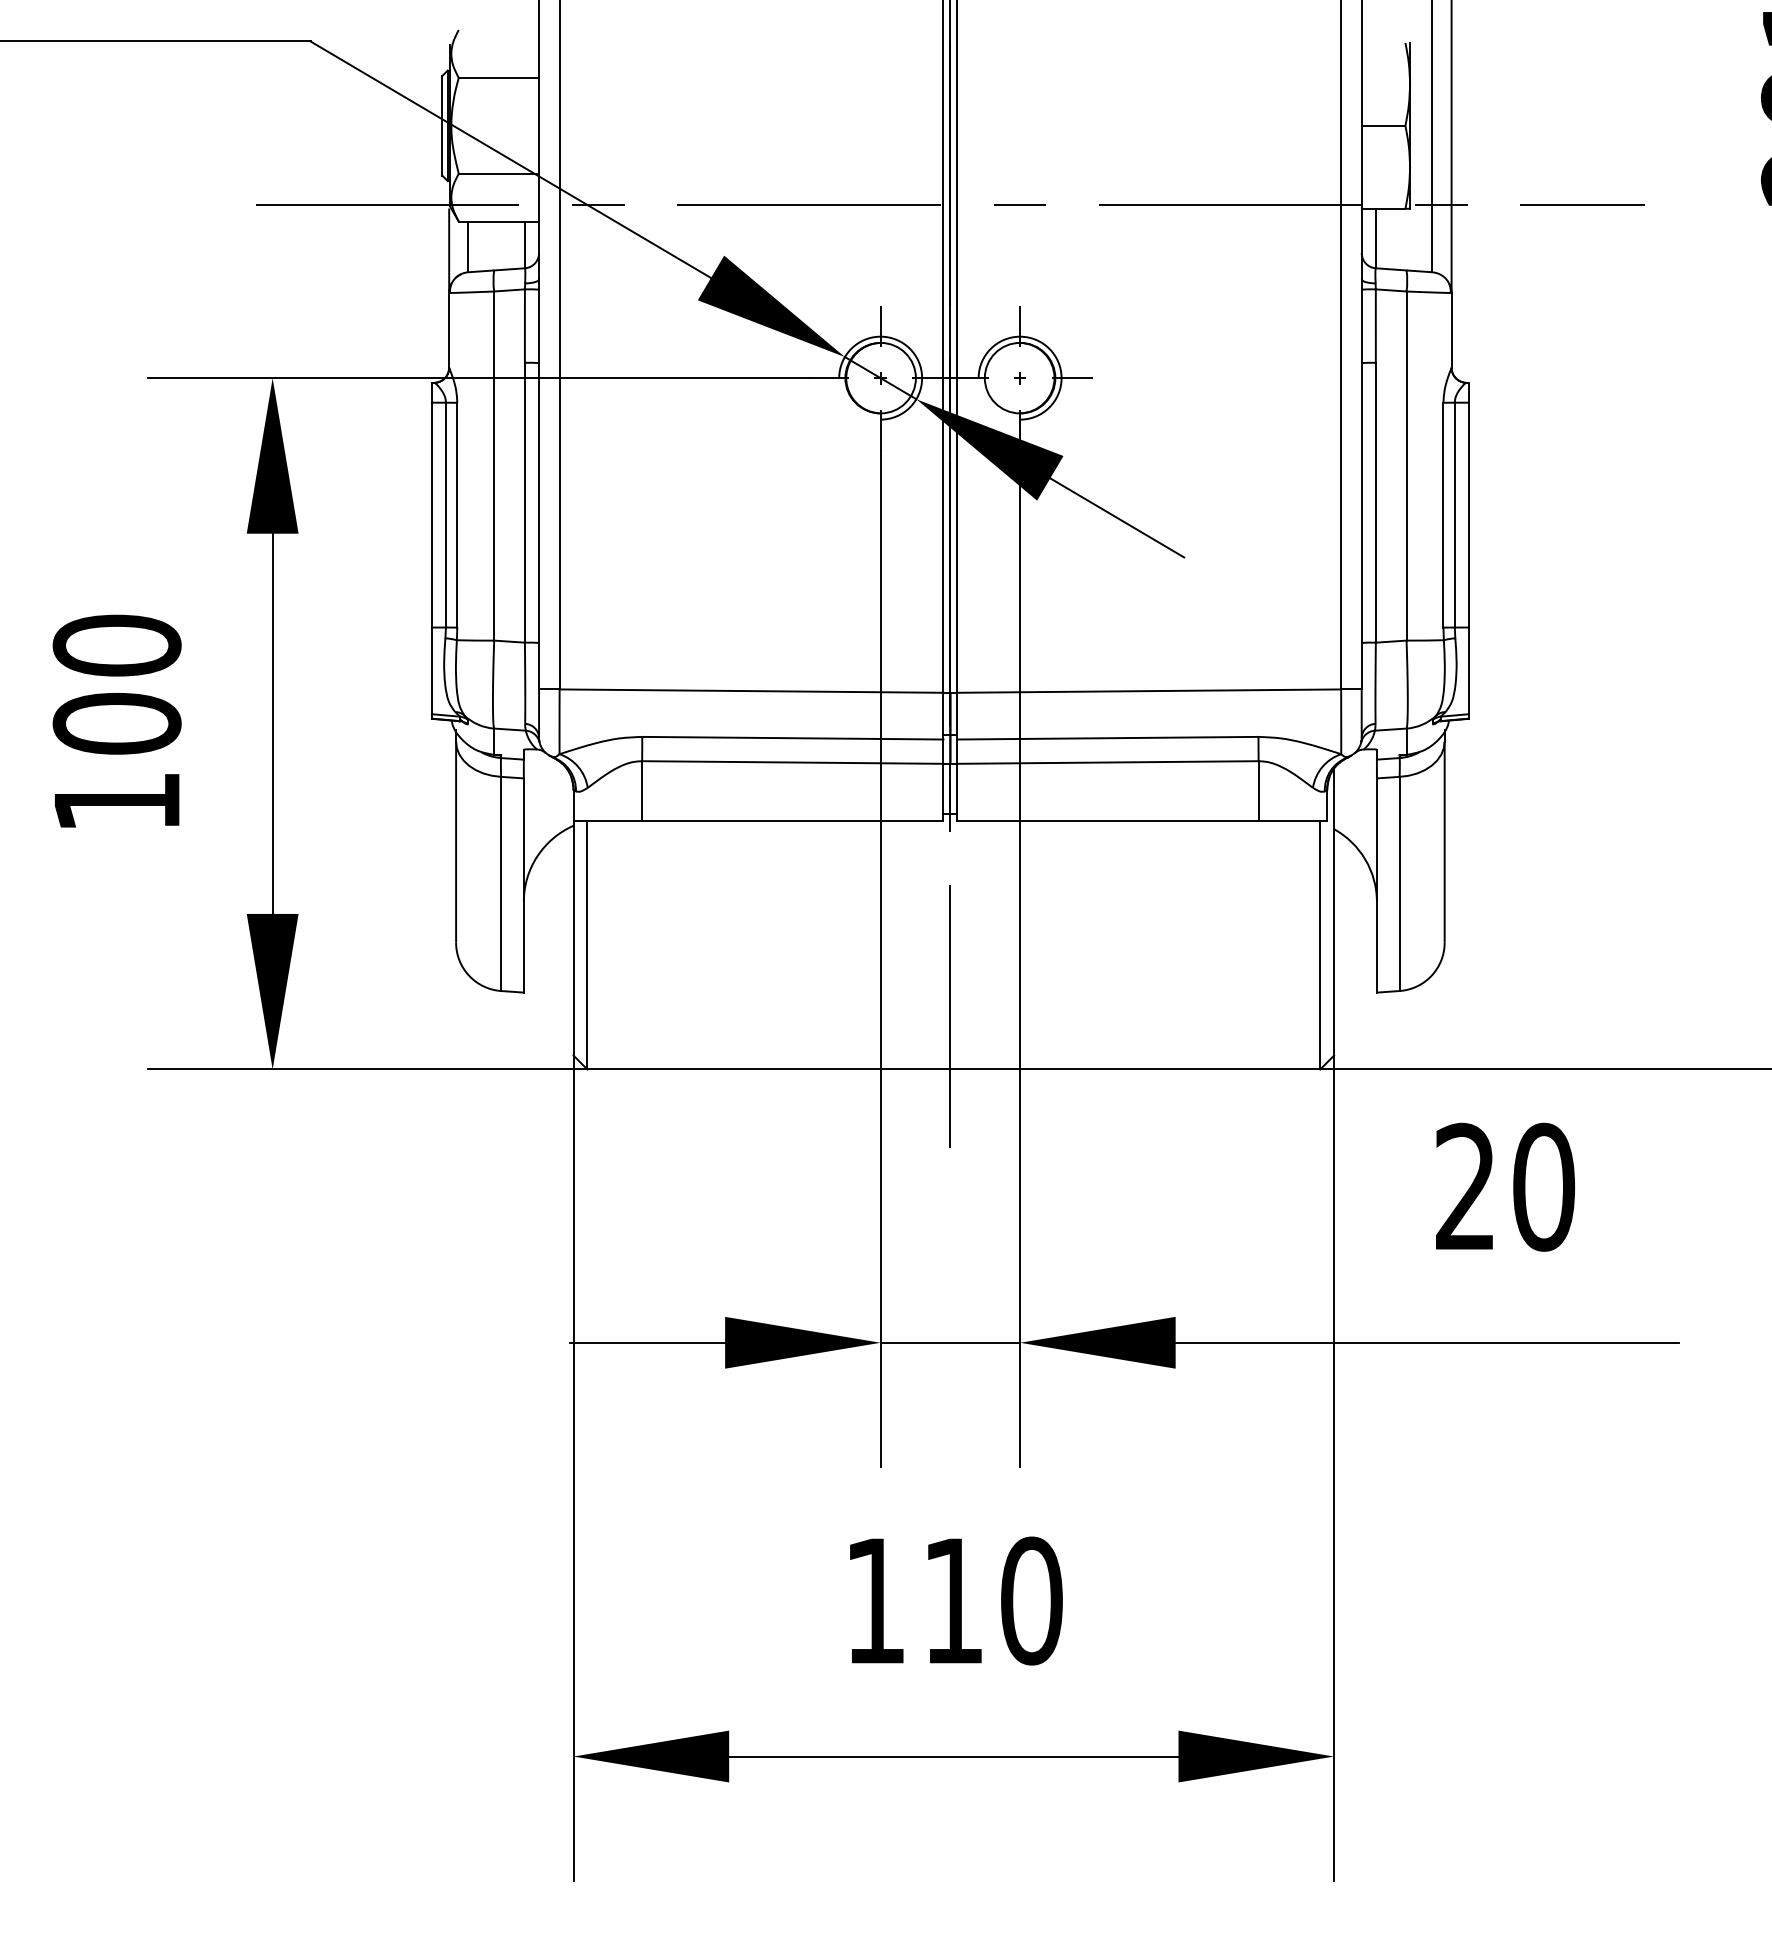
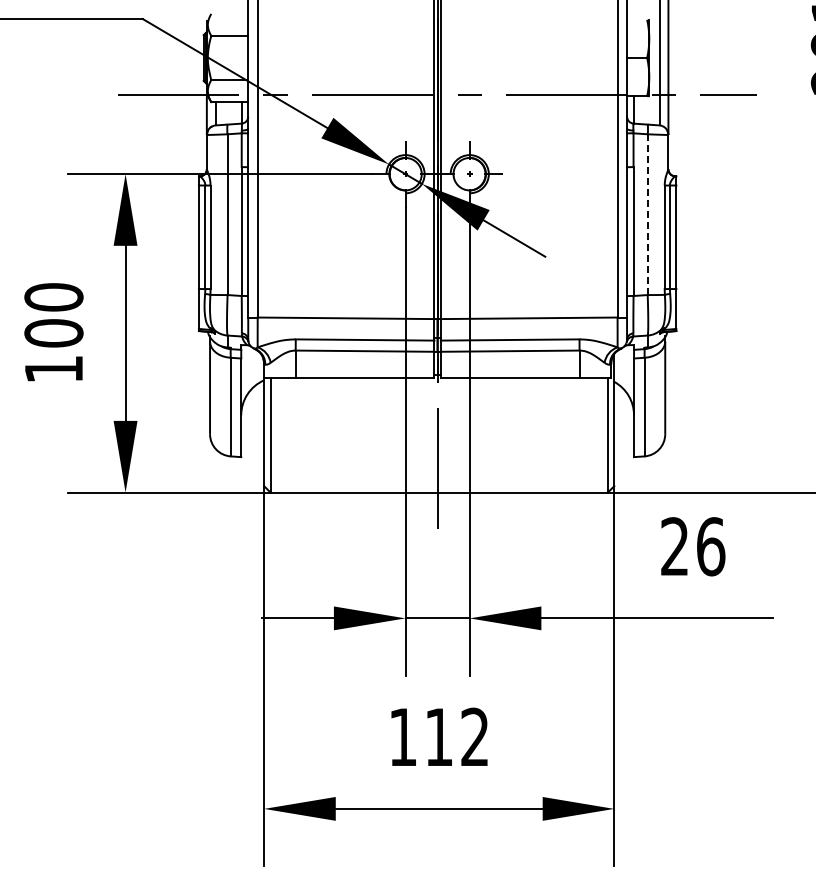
line: (1406, 467) -> (647, 215), solid -> dashed
text: (1542, 1186) -> (710, 546), 20 -> 26
text: (1032, 1599) -> (475, 736), 110 -> 112

